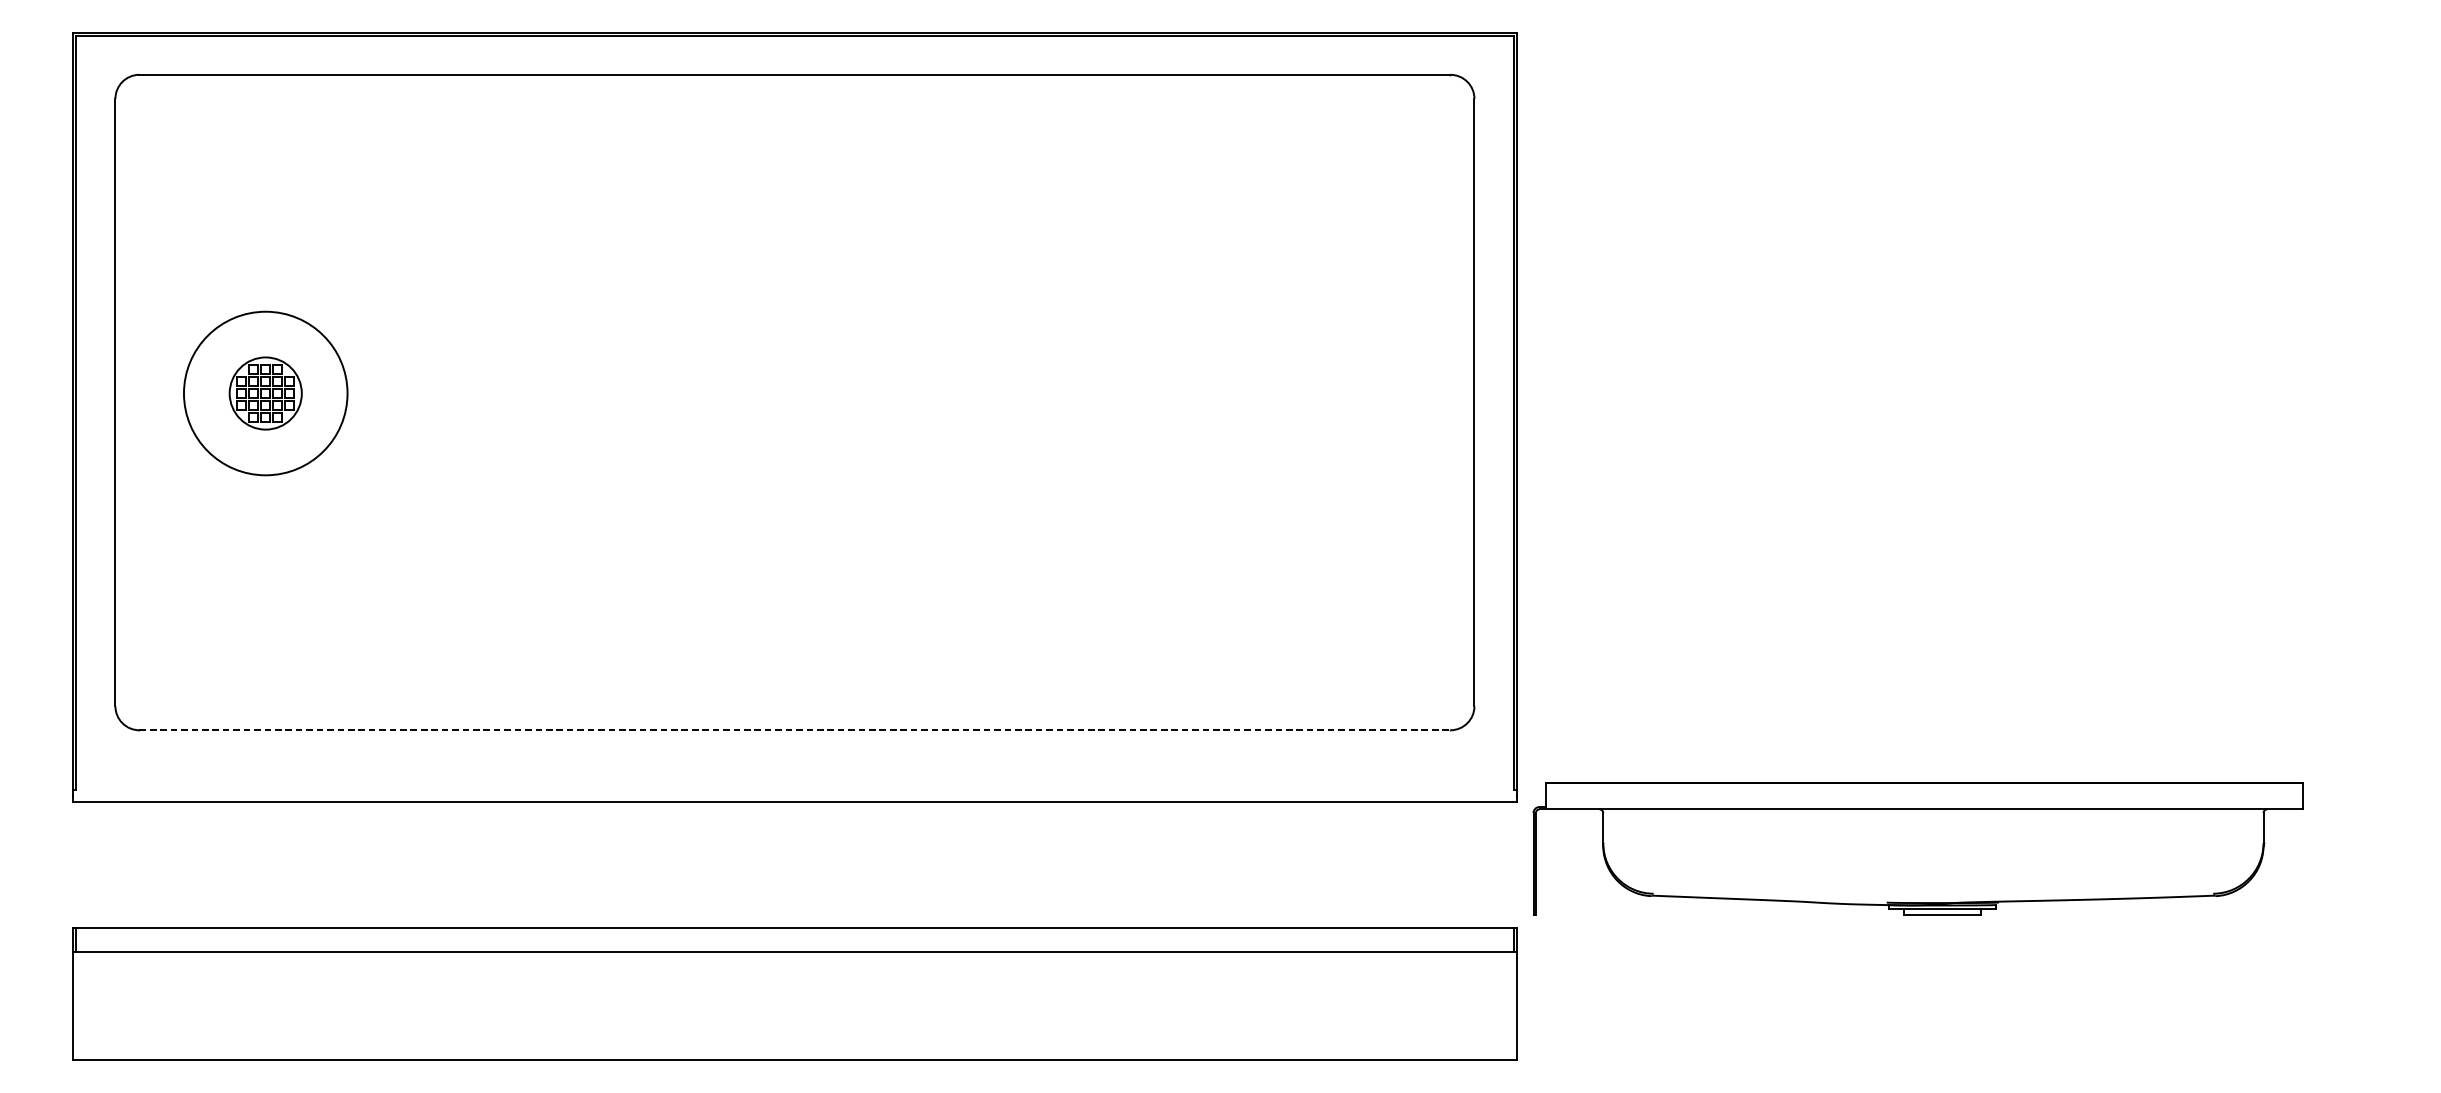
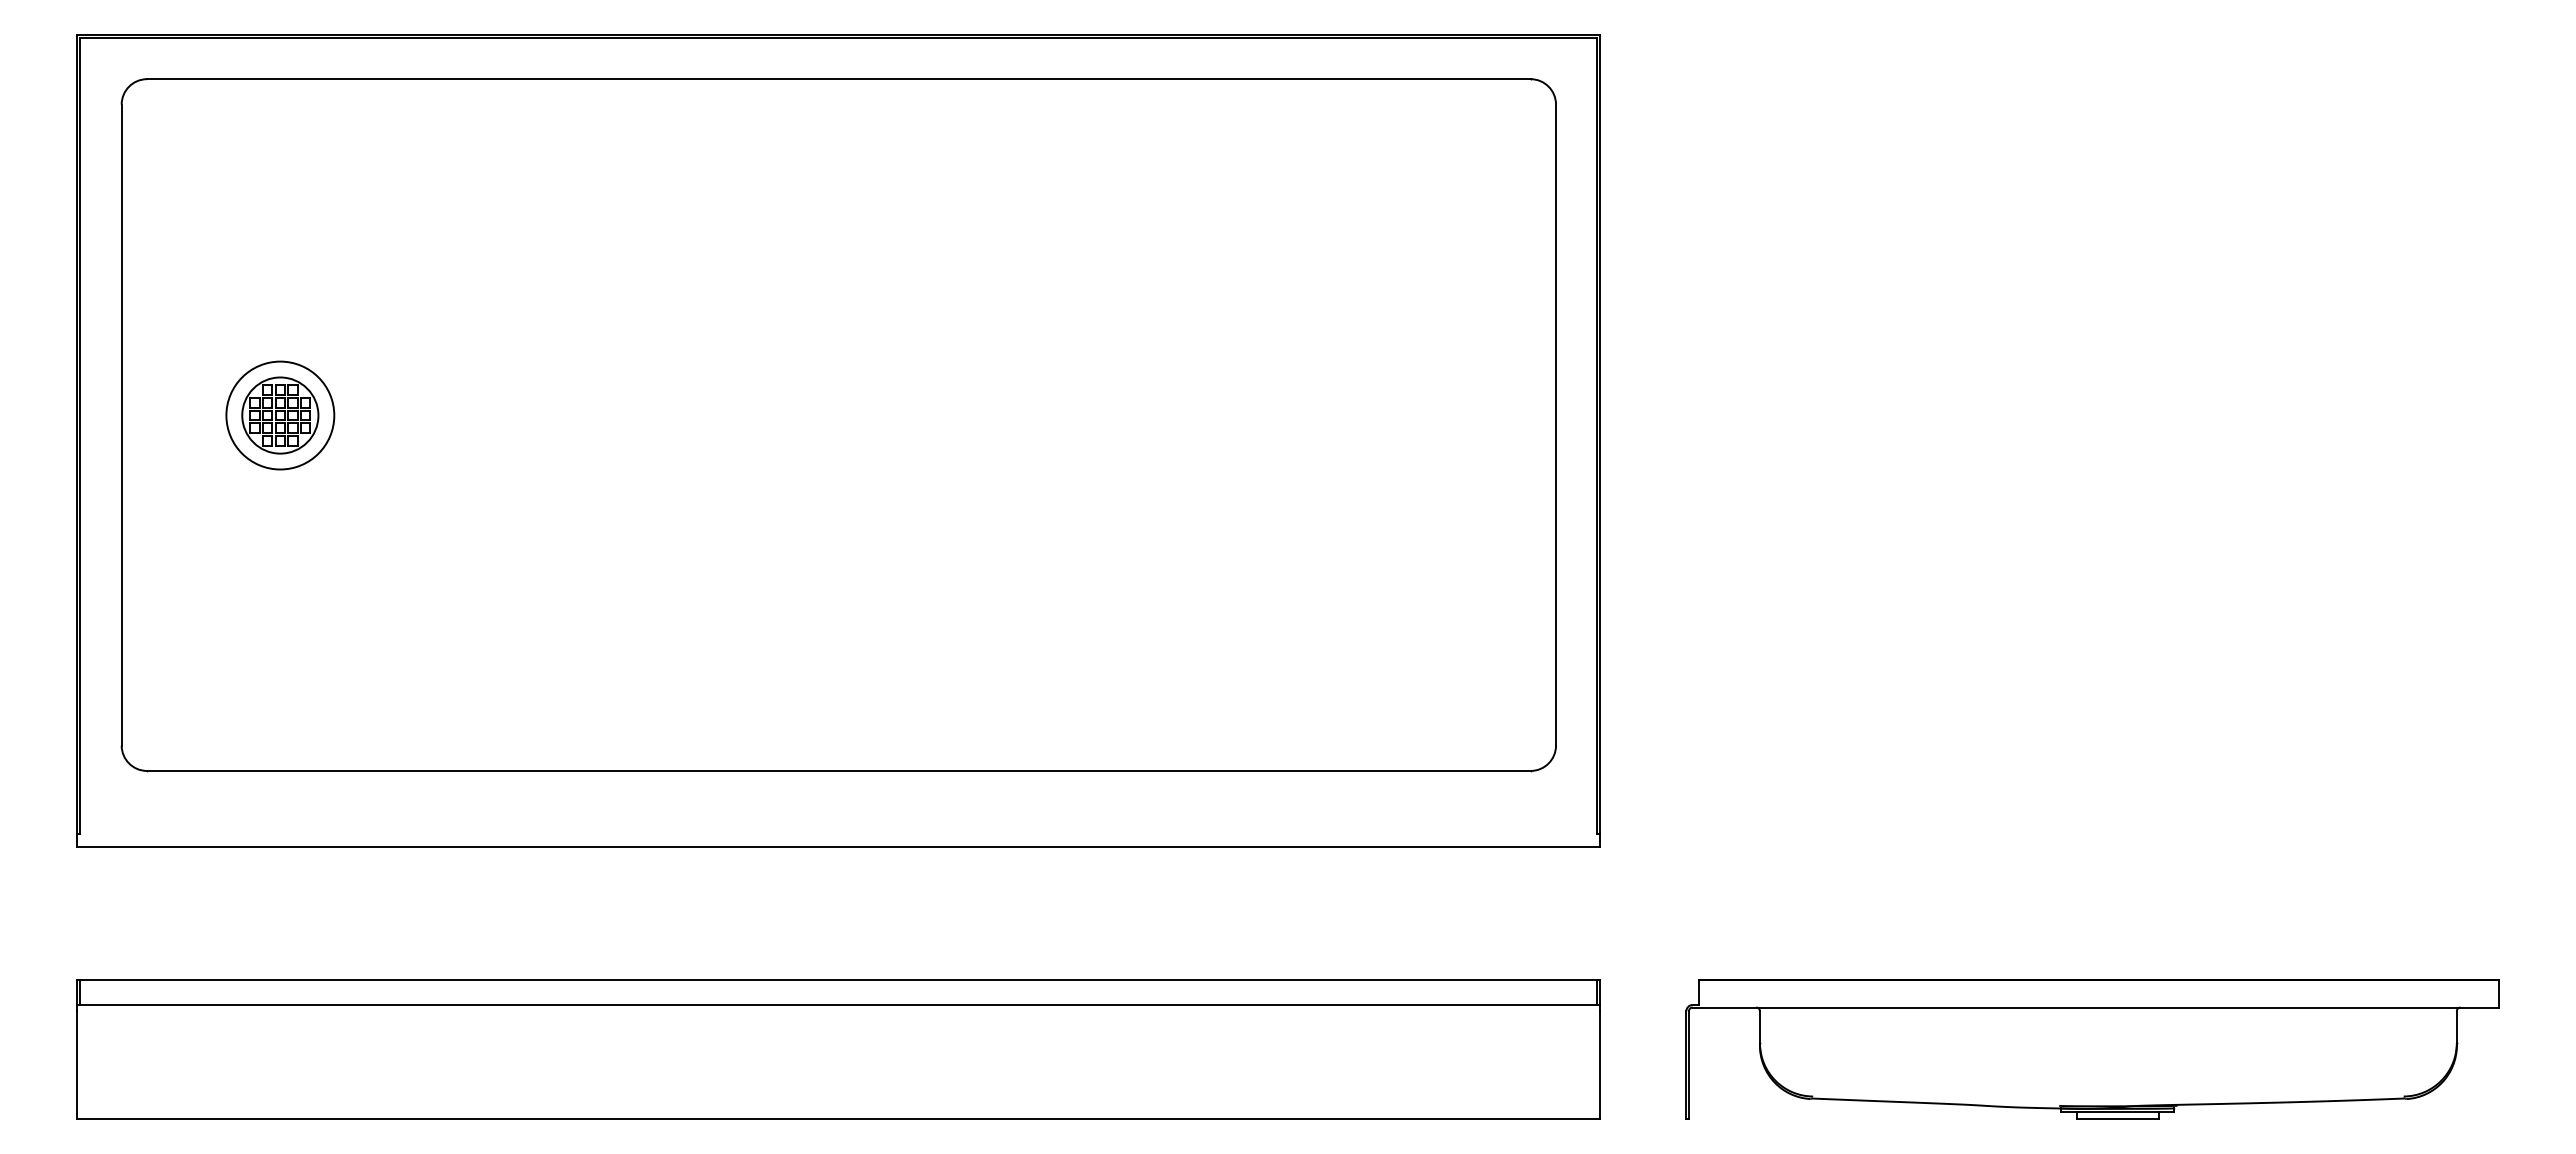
circle: (265, 393) -> (280, 415), size x0.62
line: (794, 729) -> (838, 770), dashed -> solid
part: (1918, 849) -> (2092, 1049), moved

